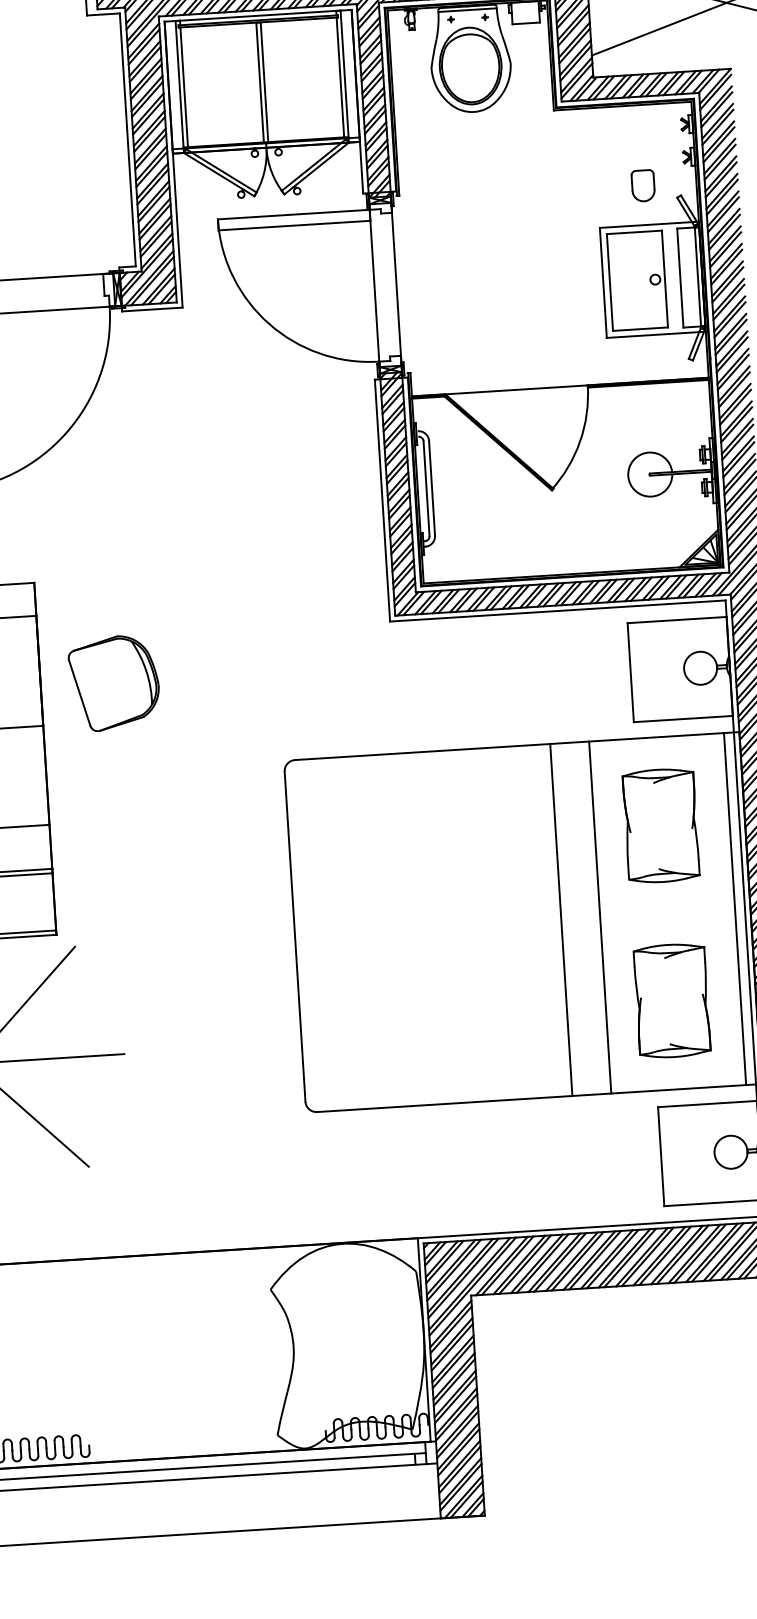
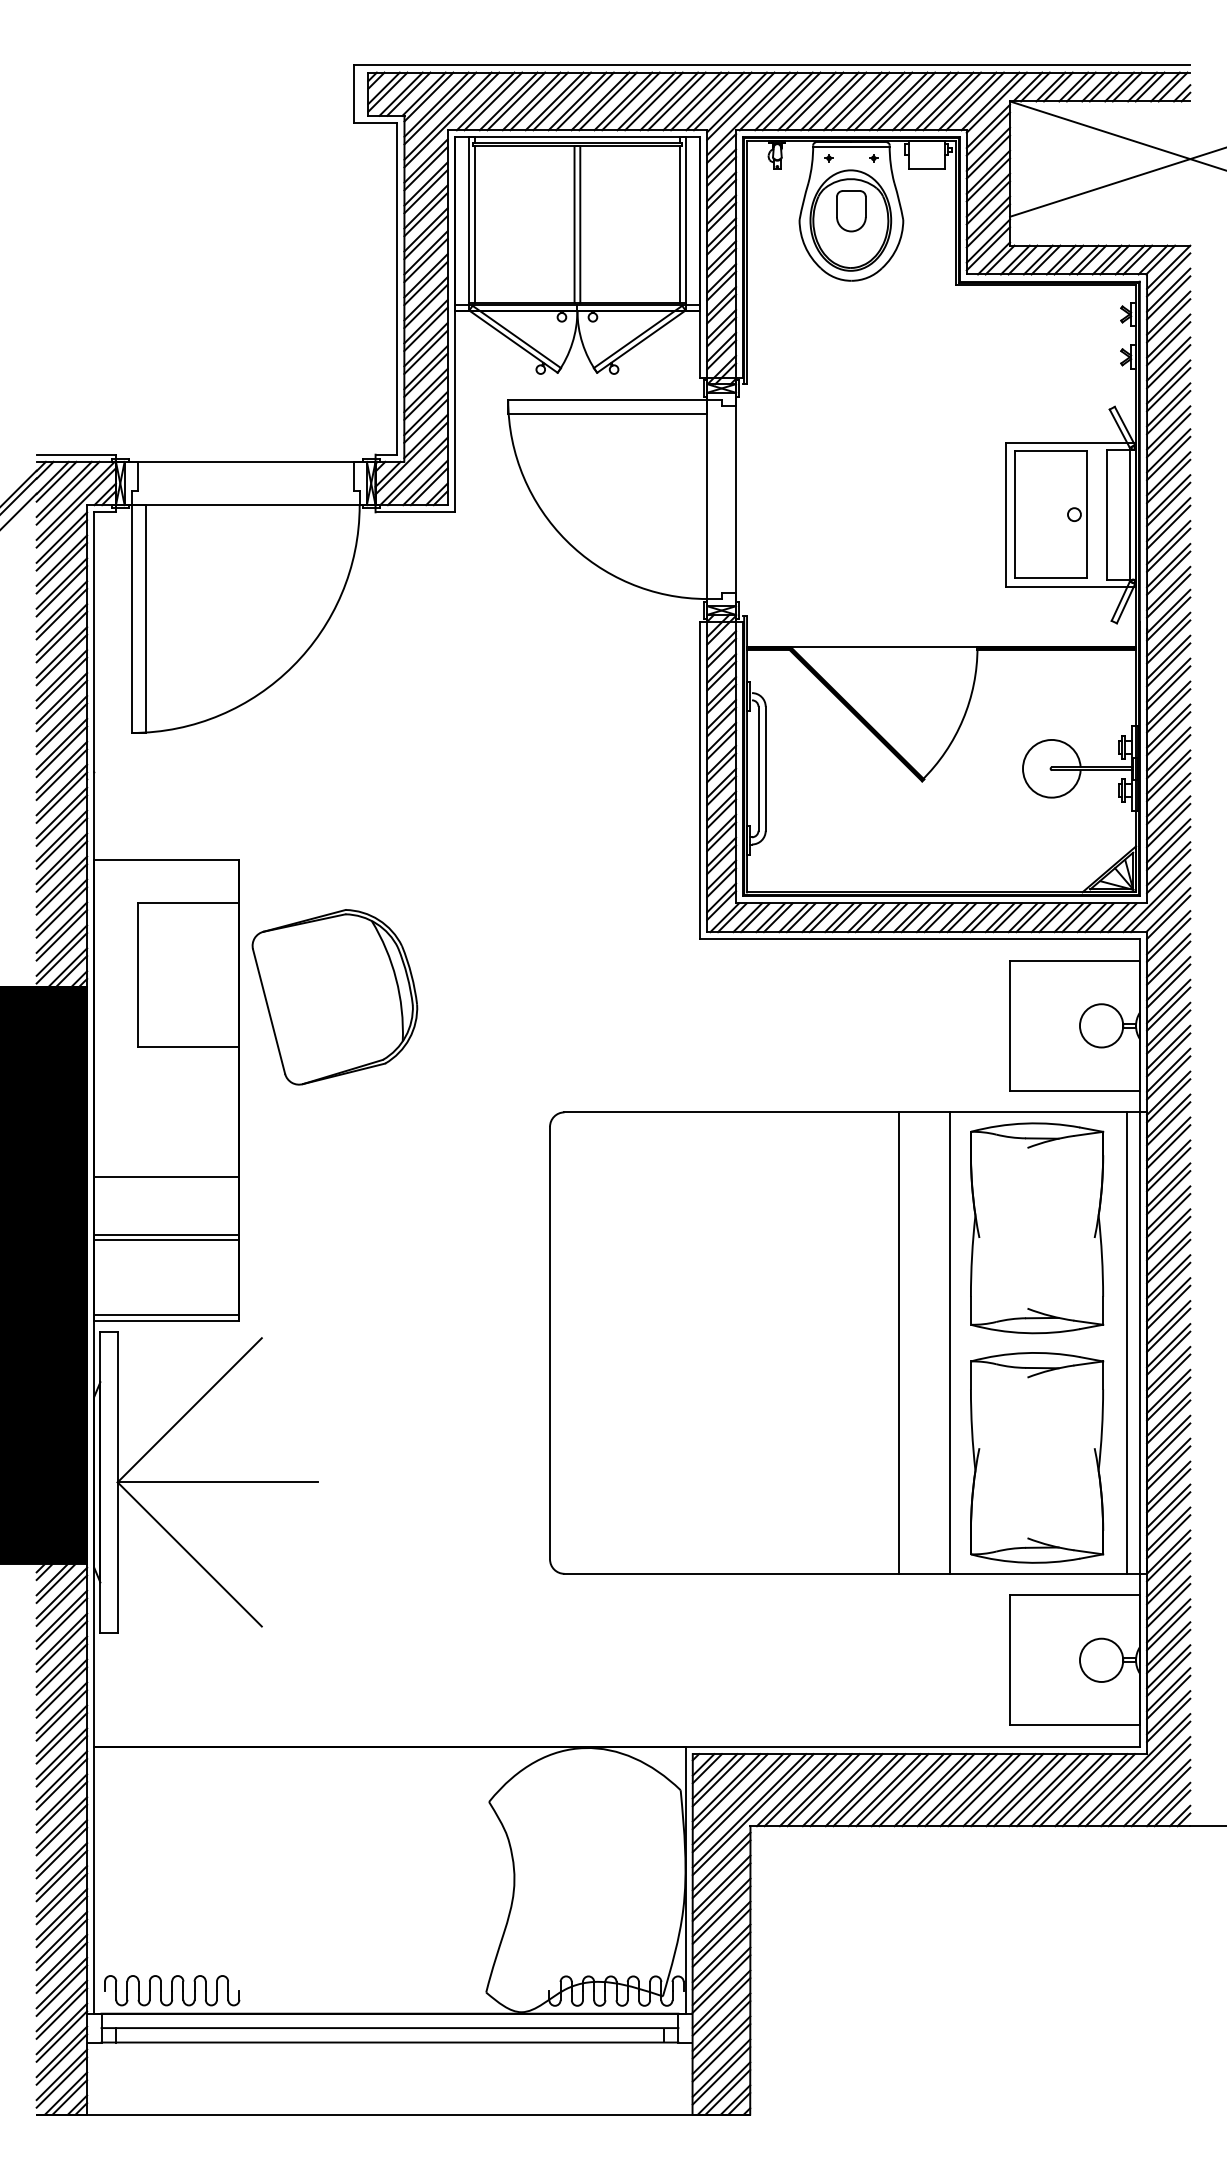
part: (643, 186) -> (851, 211), moved
part: (114, 683) -> (334, 997), size x1.43
part: (661, 825) -> (1037, 1228), size x1.43
part: (672, 1000) -> (1037, 1457), size x1.43

